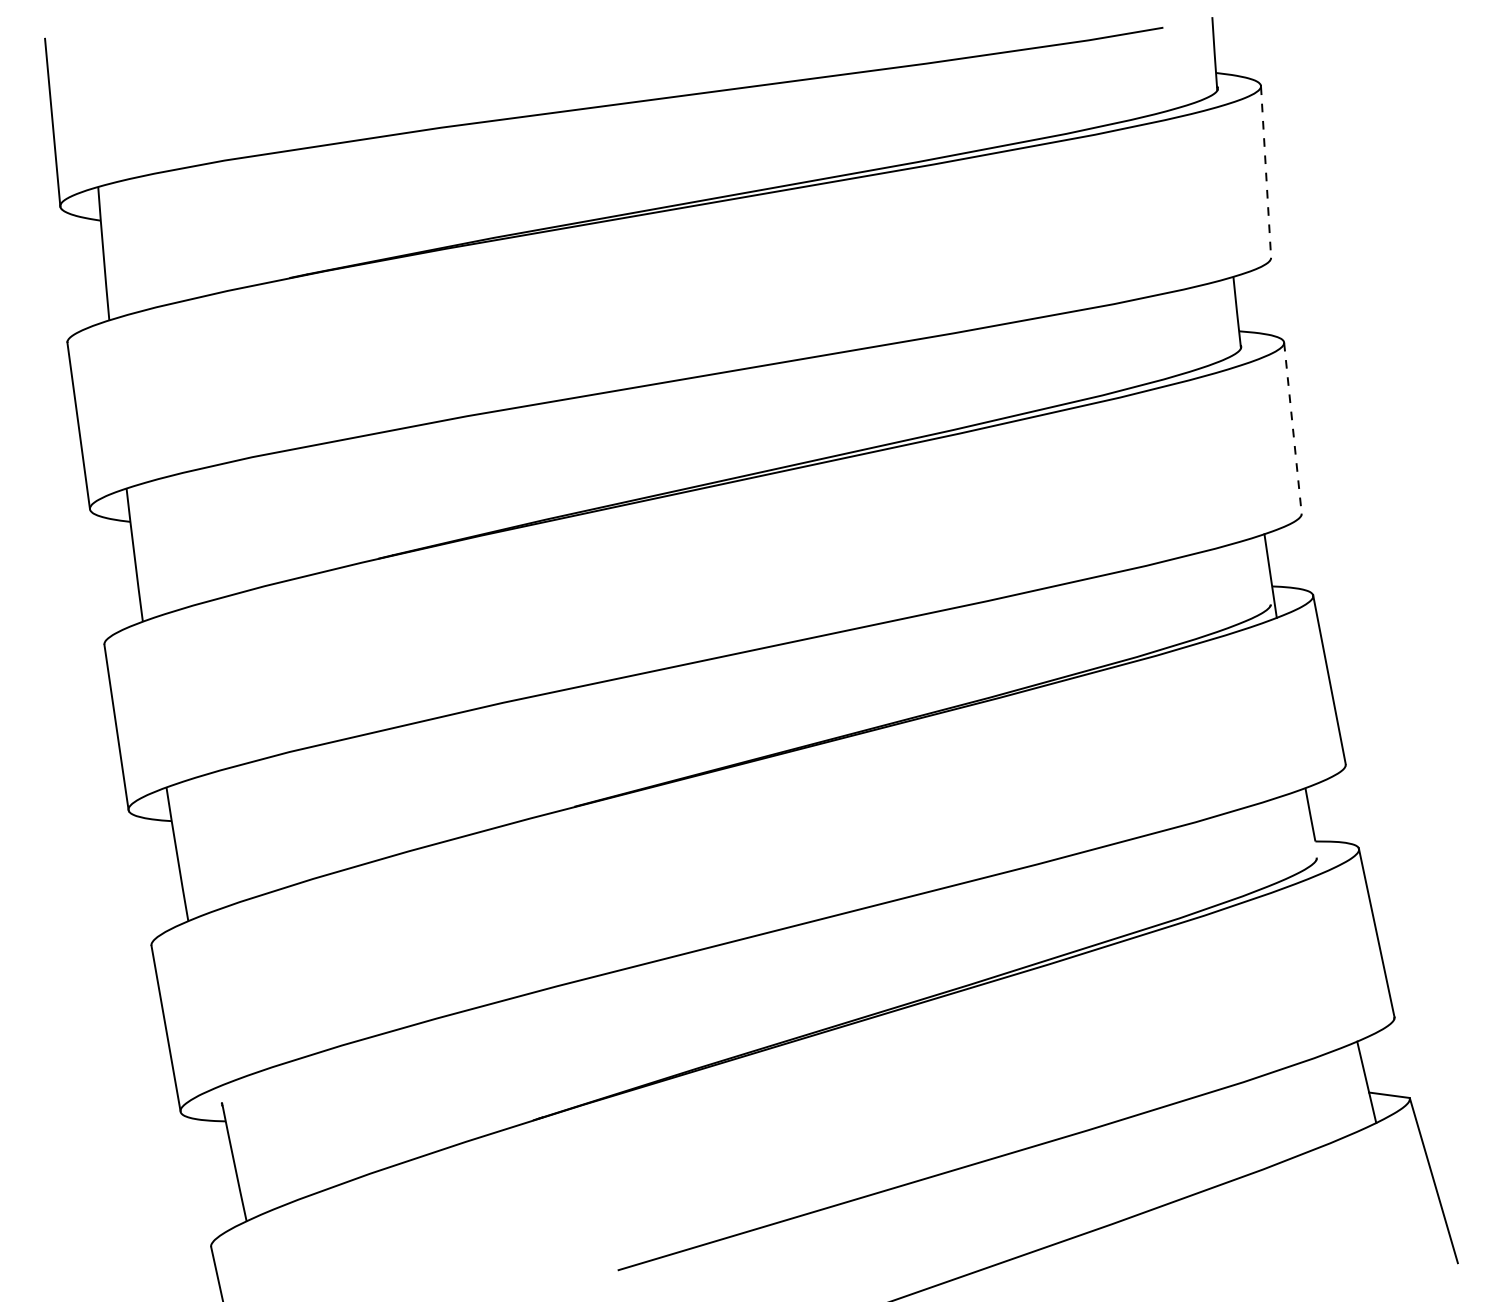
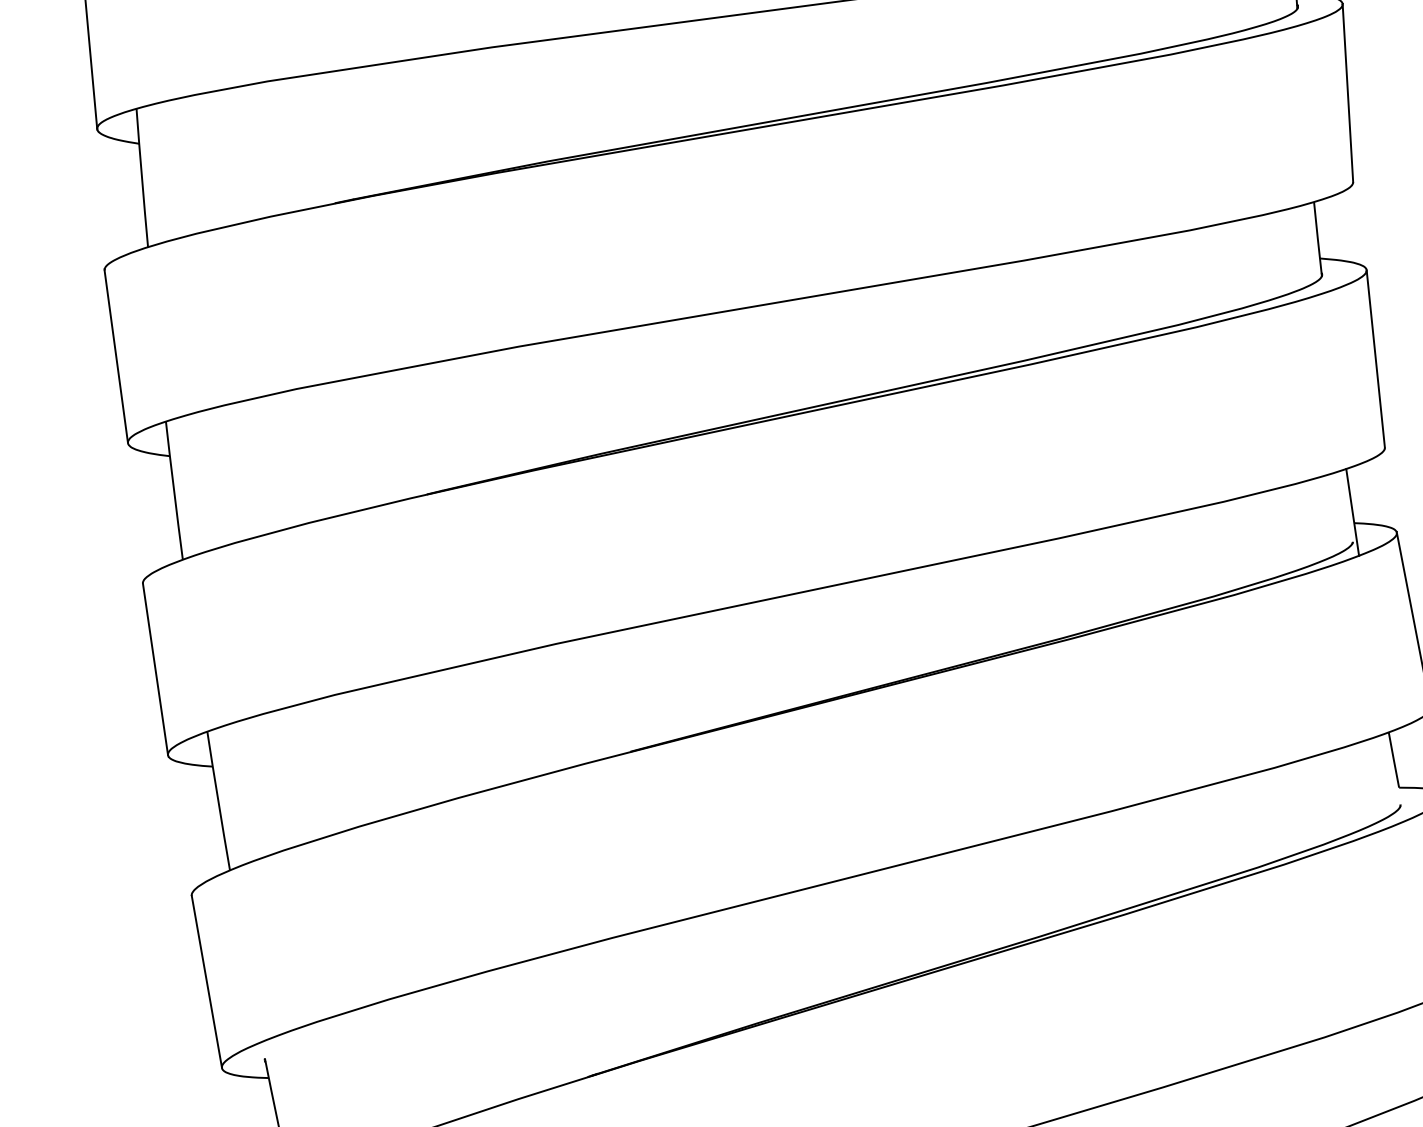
line: (1266, 172) -> (1348, 93), dashed -> solid
line: (1292, 428) -> (1375, 359), dashed -> solid

